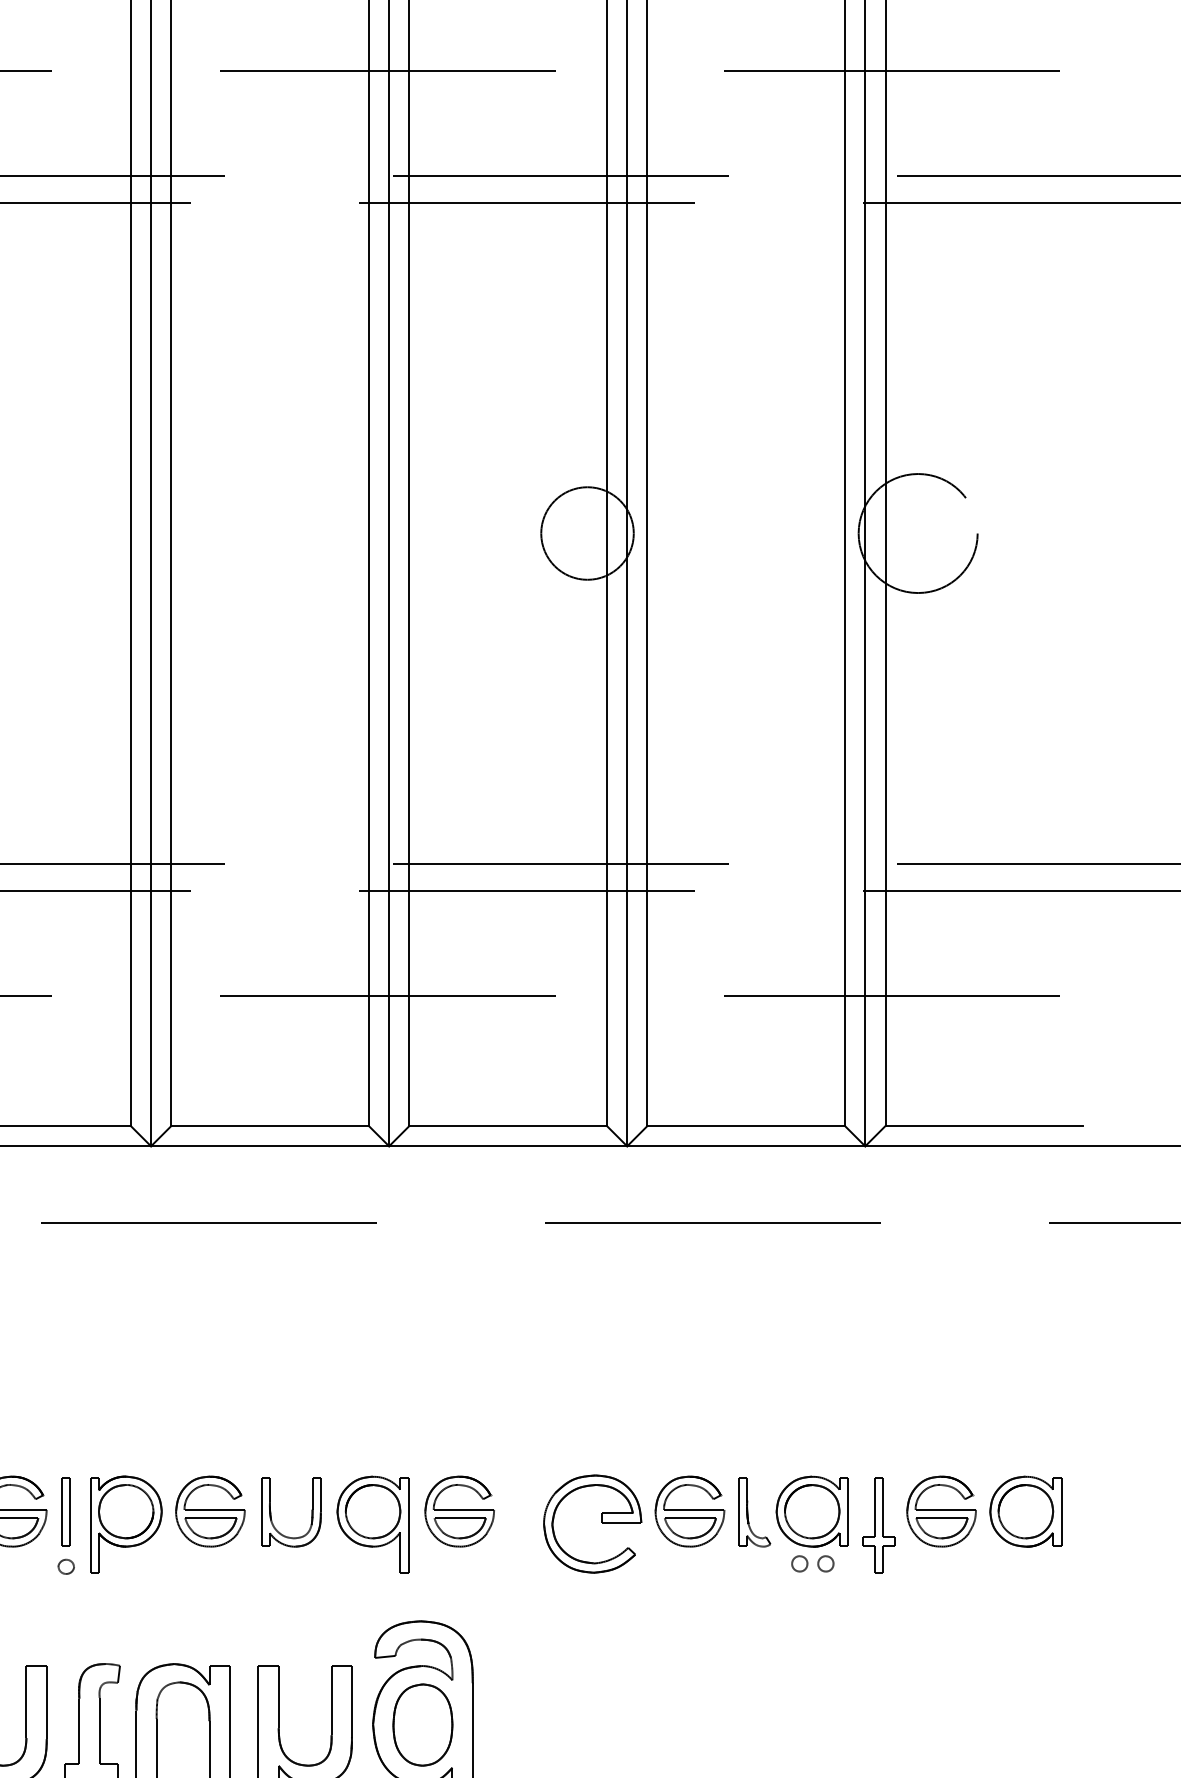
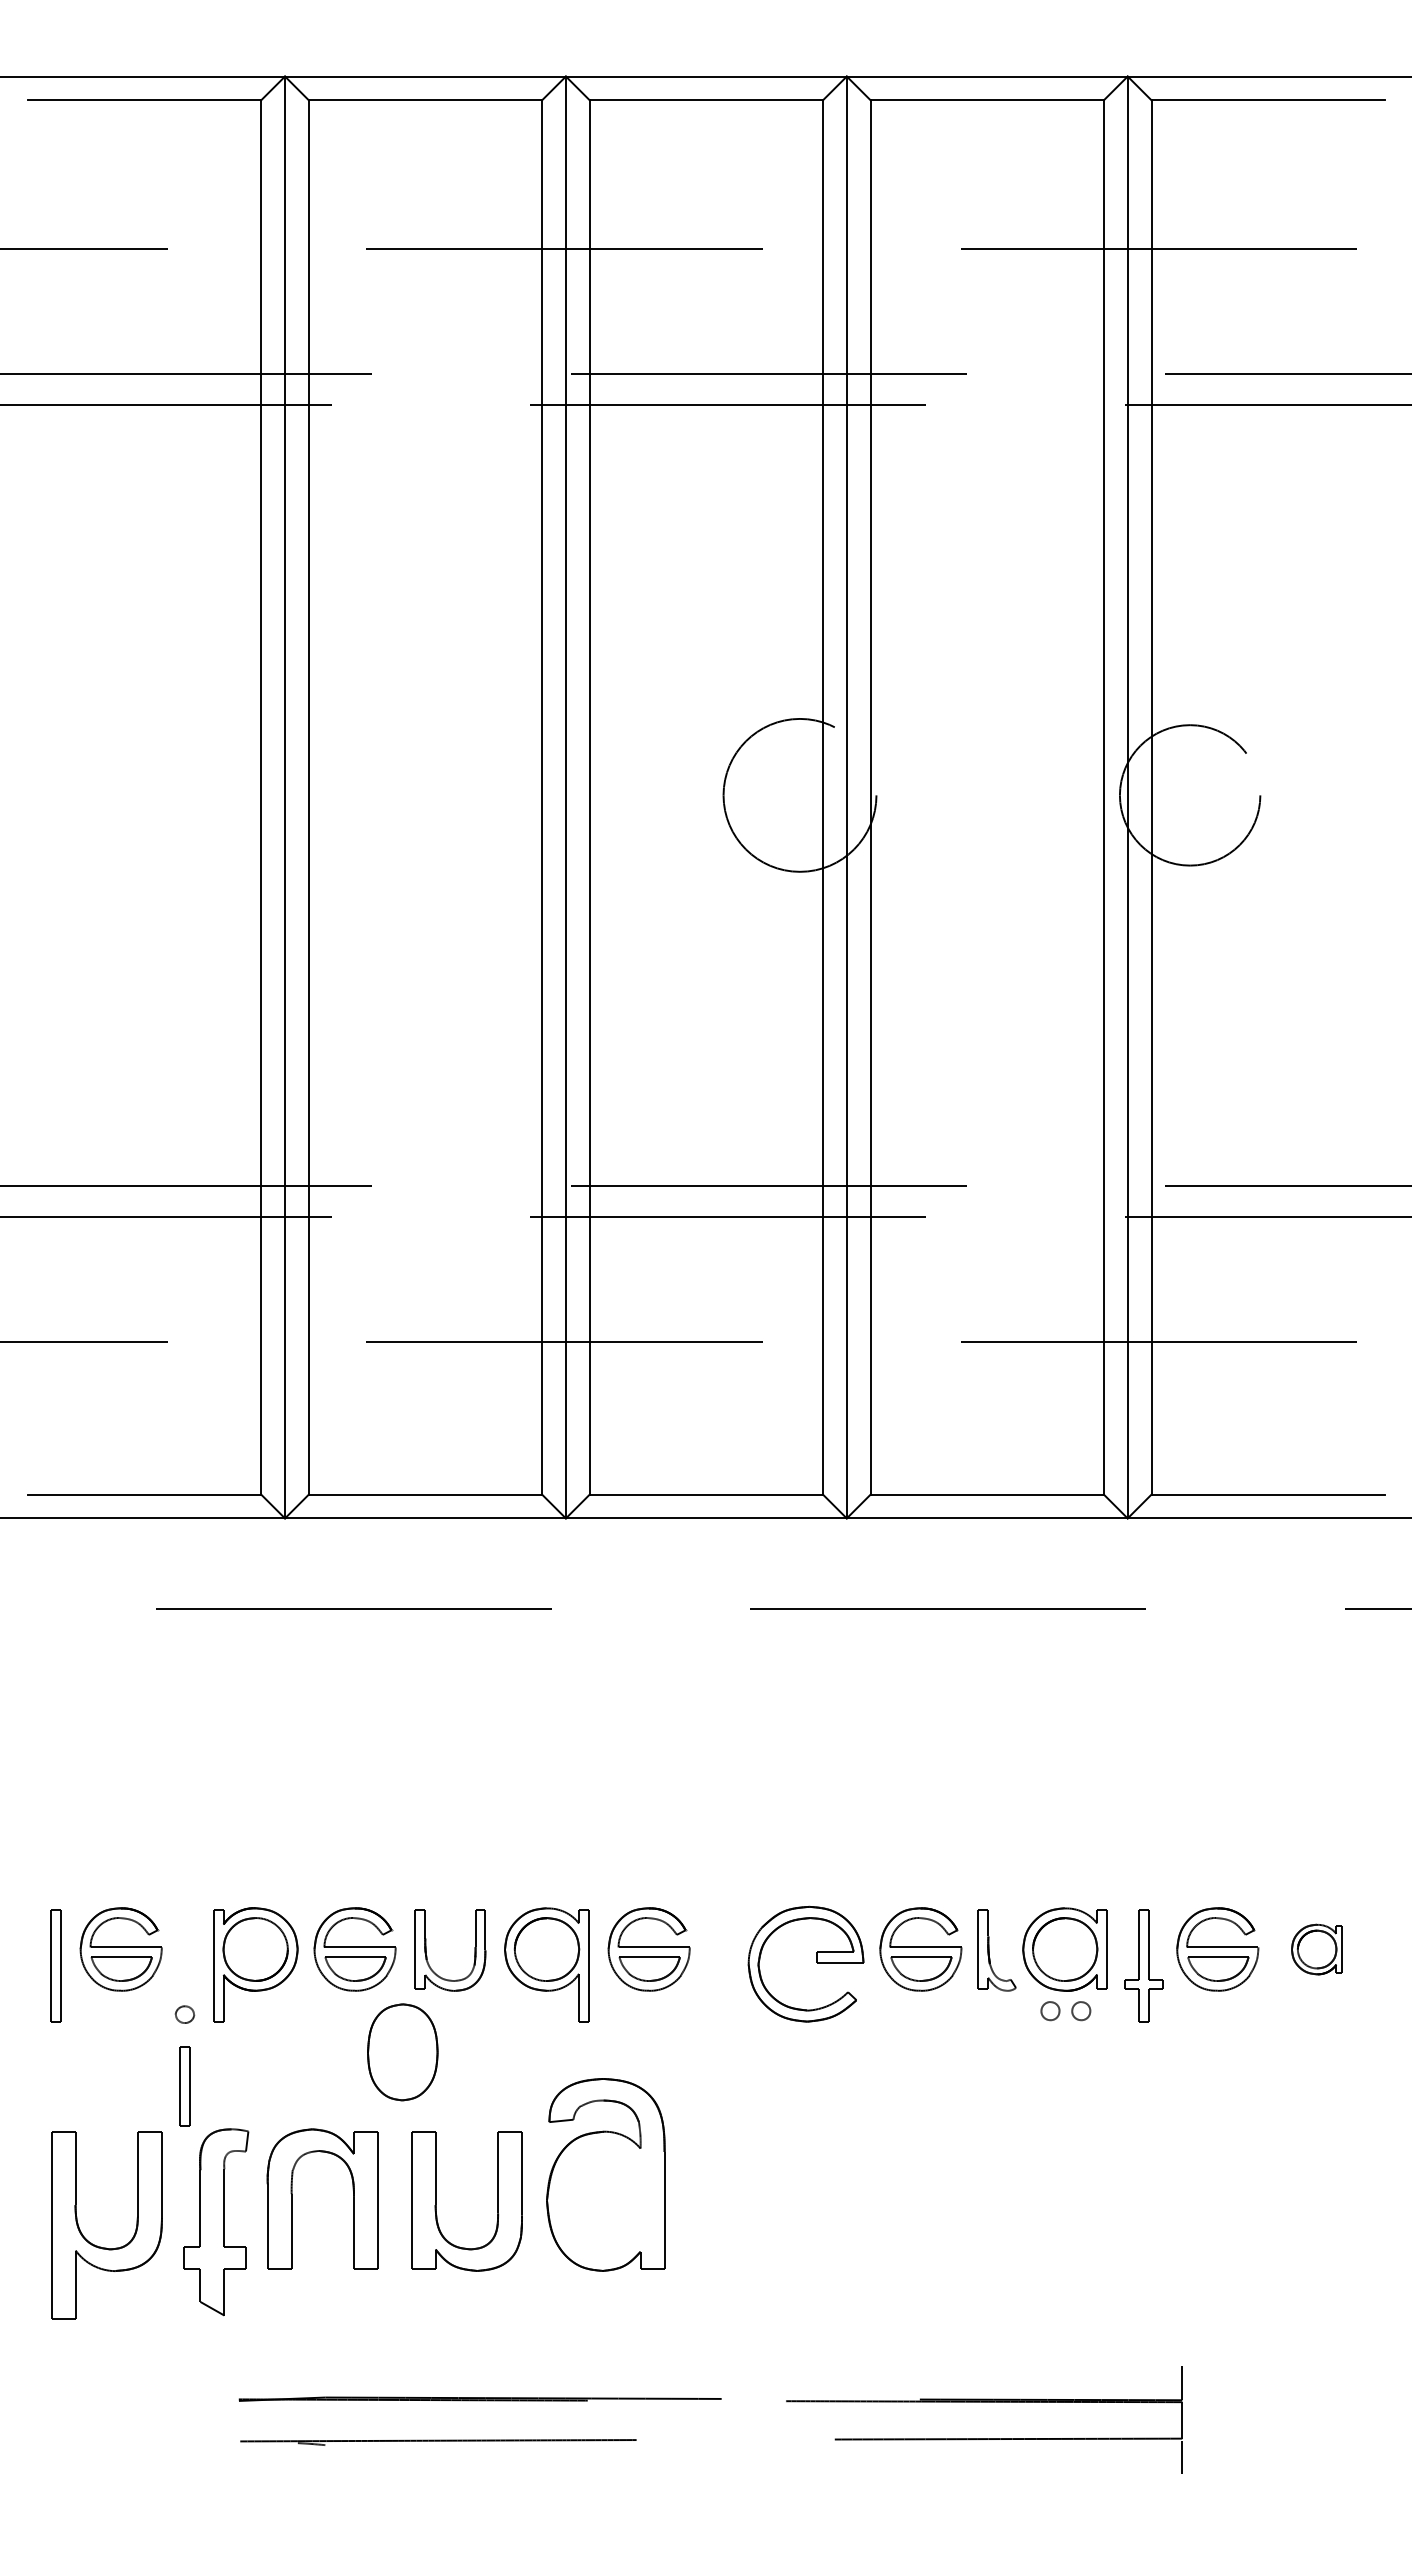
circle: (587, 533) -> (799, 795), size x1.4
part: (65, 1511) -> (184, 2086), moved
part: (1025, 1511) -> (1316, 1949), size x0.6
part: (422, 1725) -> (402, 2052), moved

